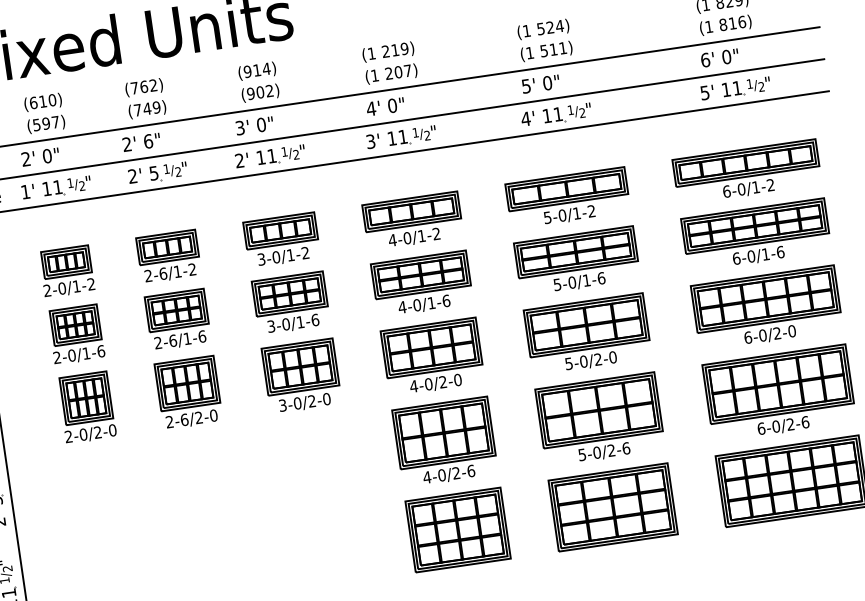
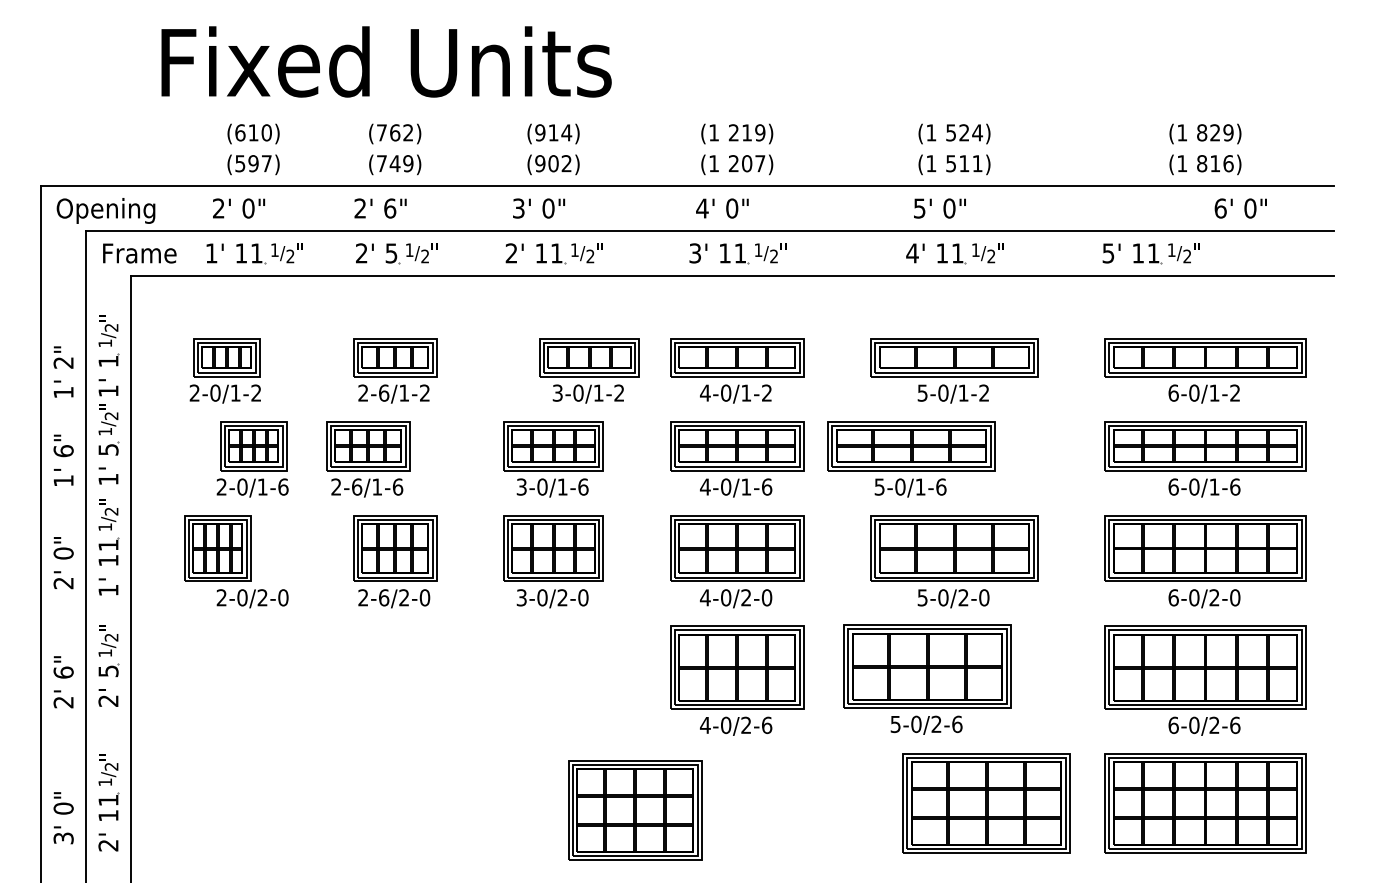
text: (719, 58) -> (1240, 208), moved
part: (735, 88) -> (1150, 253), moved
part: (281, 240) -> (589, 370), moved
part: (577, 261) -> (911, 459), moved
part: (66, 271) -> (224, 370), moved
part: (178, 319) -> (368, 459), moved
part: (86, 398) -> (217, 548), moved
part: (600, 419) -> (927, 679), moved
part: (613, 507) -> (986, 803), moved
part: (458, 529) -> (635, 810), moved

